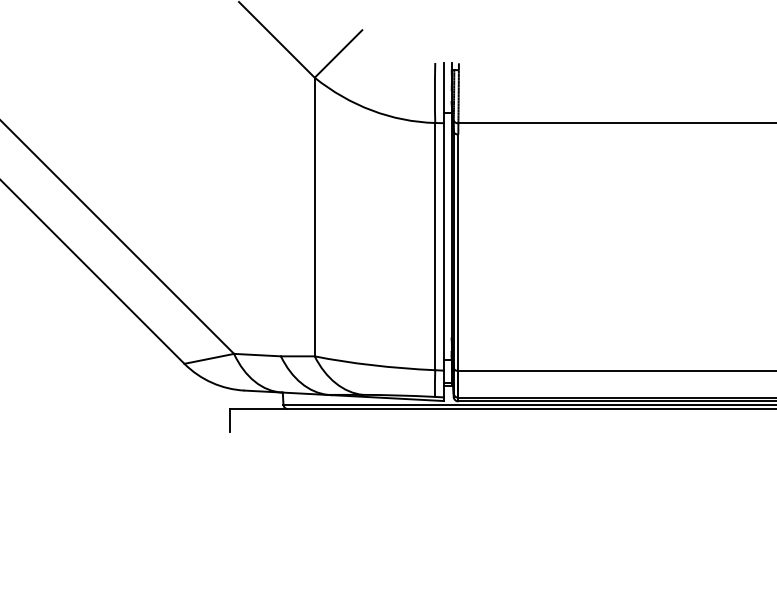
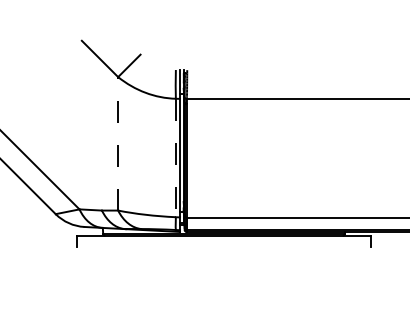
line: (315, 216) -> (118, 143), solid -> dashed
line: (434, 247) -> (175, 158), solid -> dashed

